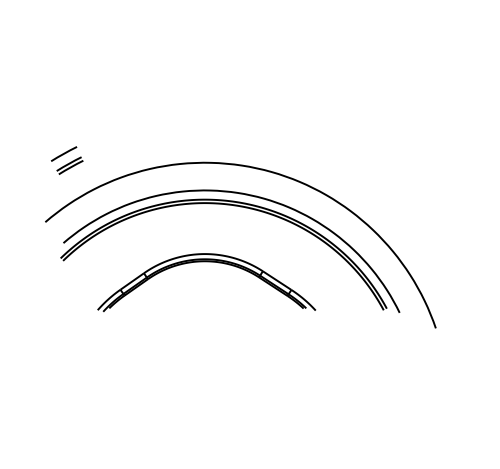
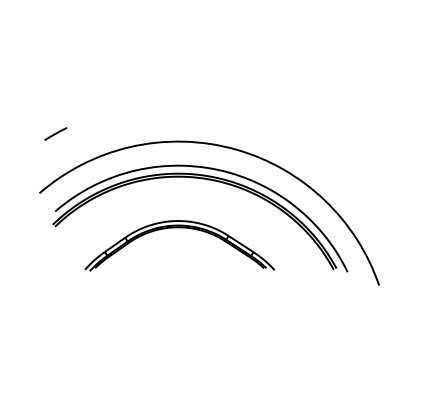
part: (69, 166) -> (60, 144), removed

